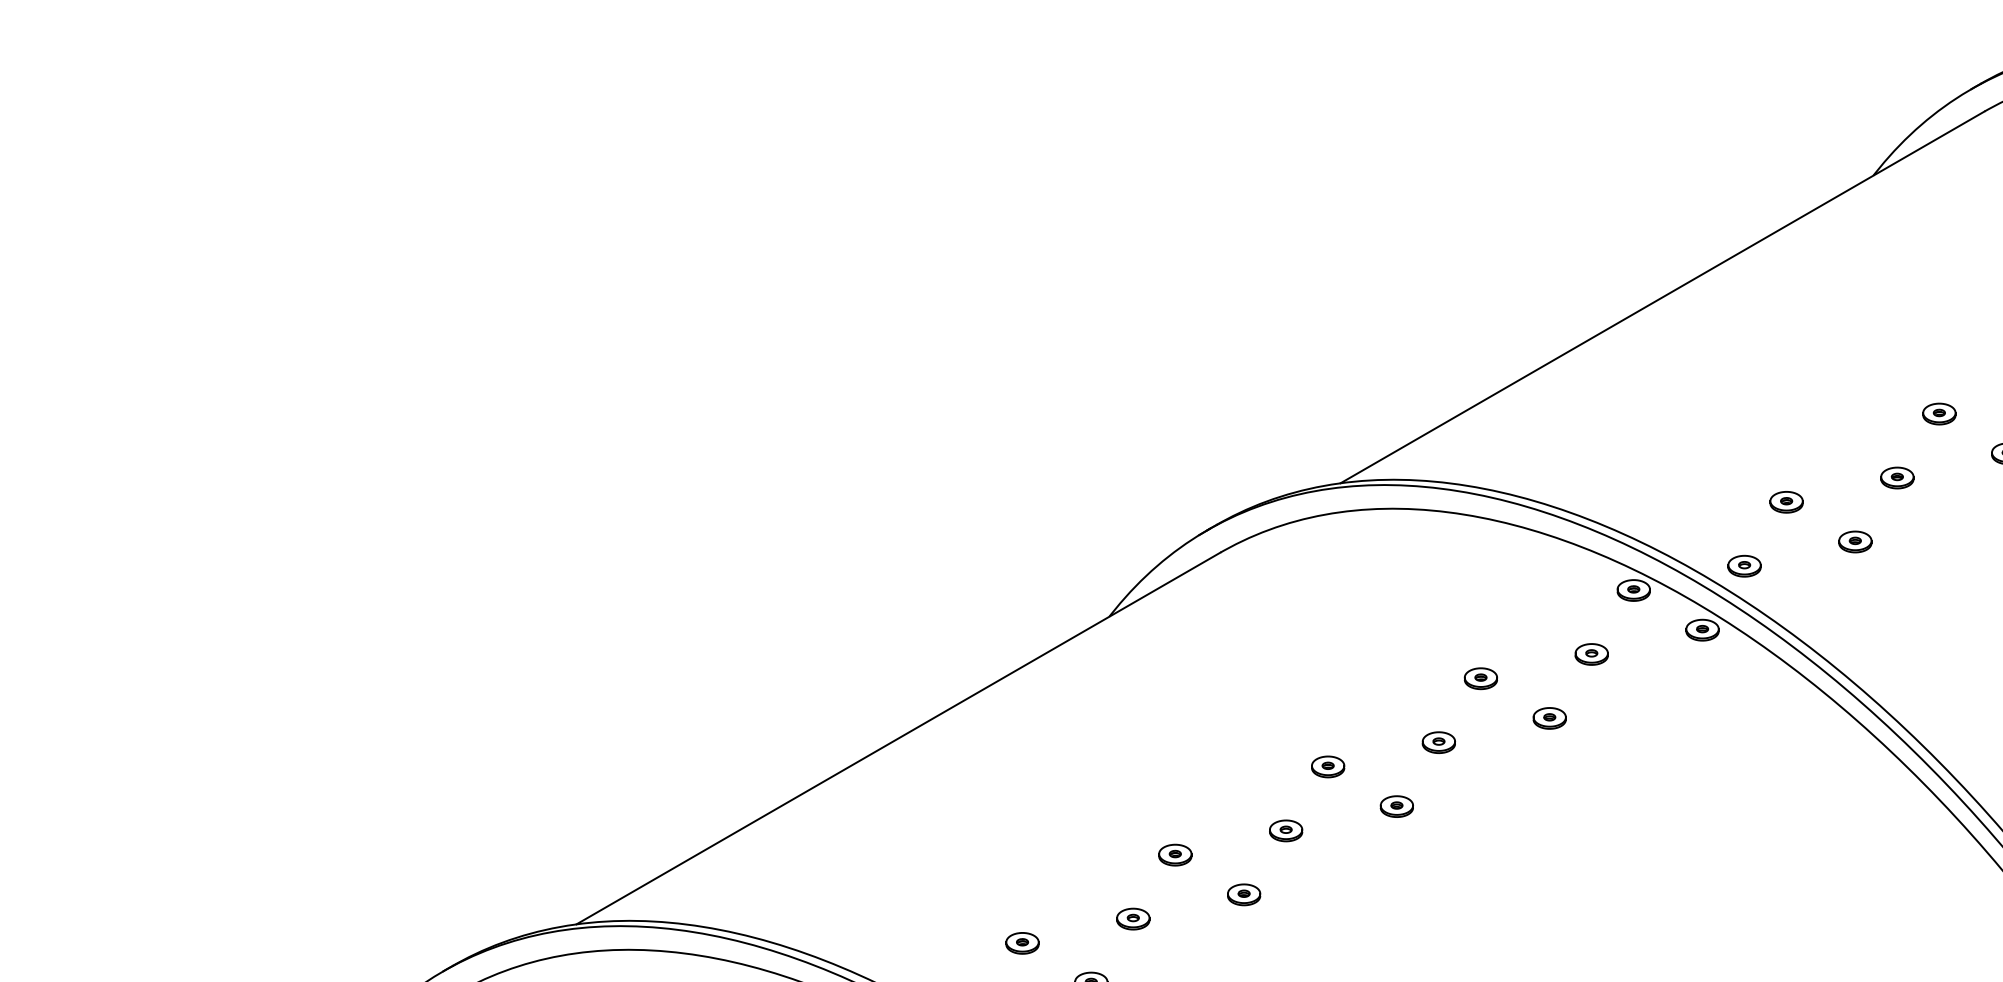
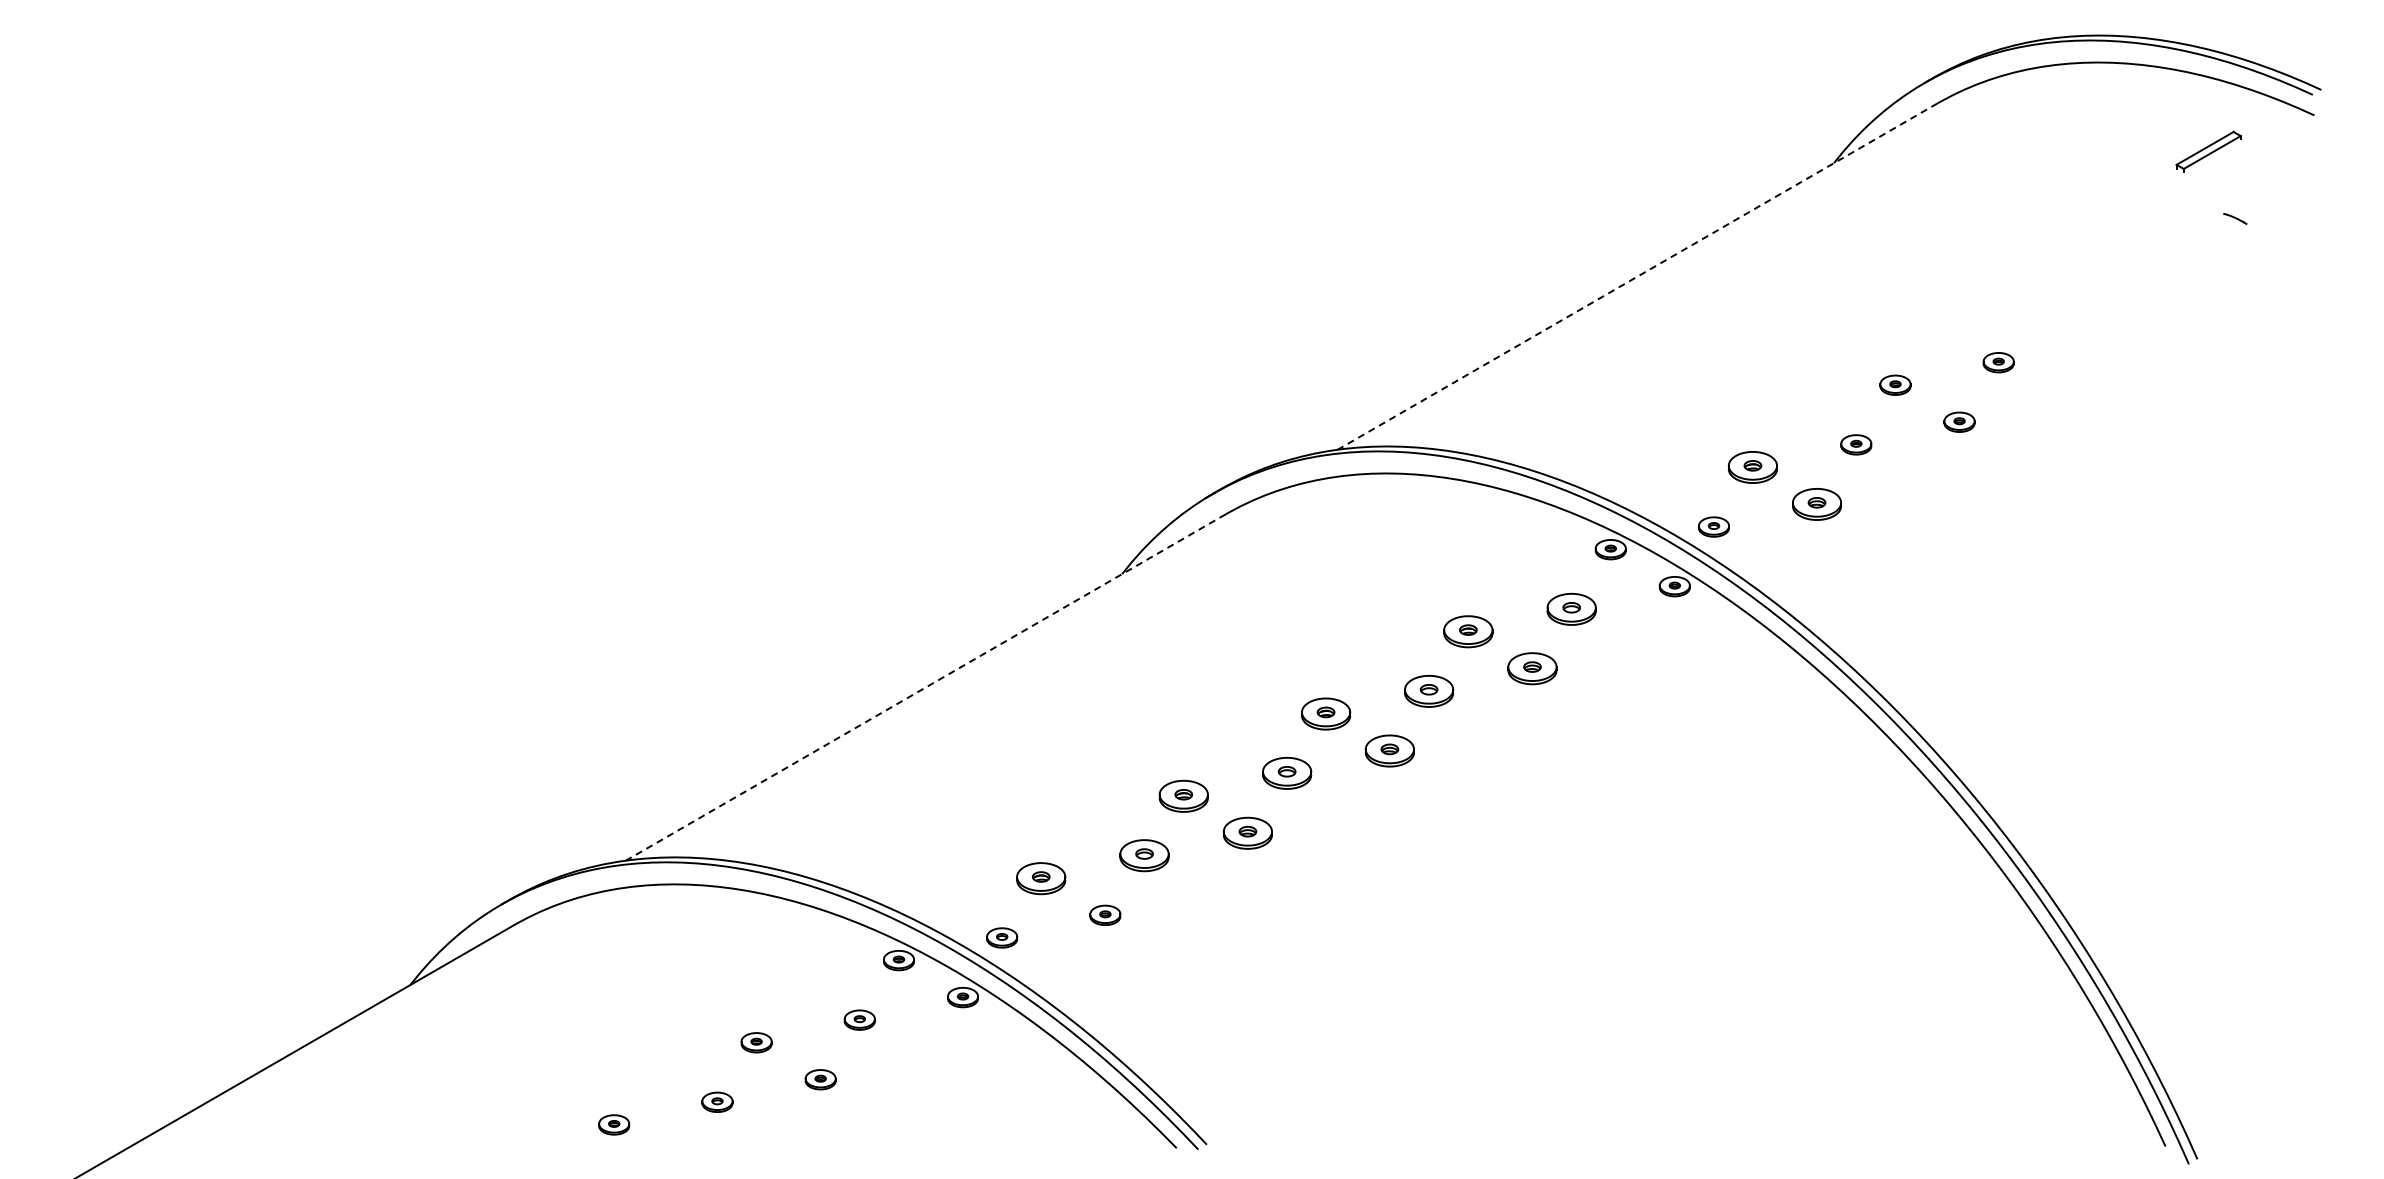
line: (1662, 297) -> (1637, 276), solid -> dashed
part: (1786, 502) -> (1753, 467), size x1.6
part: (1855, 542) -> (1817, 504), size x1.6
part: (1591, 653) -> (1571, 608), size x1.6
part: (1481, 678) -> (1468, 631), size x1.6
part: (1549, 718) -> (1532, 668), size x1.6
line: (898, 738) -> (925, 687), solid -> dashed
part: (1439, 742) -> (1429, 691), size x1.6
part: (1327, 766) -> (1325, 713), size x1.6
part: (1397, 806) -> (1390, 750), size x1.6
part: (1285, 830) -> (1286, 773), size x1.6
part: (1175, 854) -> (1183, 795), size x1.6
part: (1243, 894) -> (1247, 832), size x1.6
part: (1133, 918) -> (1144, 855), size x1.6
part: (1022, 942) -> (1041, 877), size x1.6

